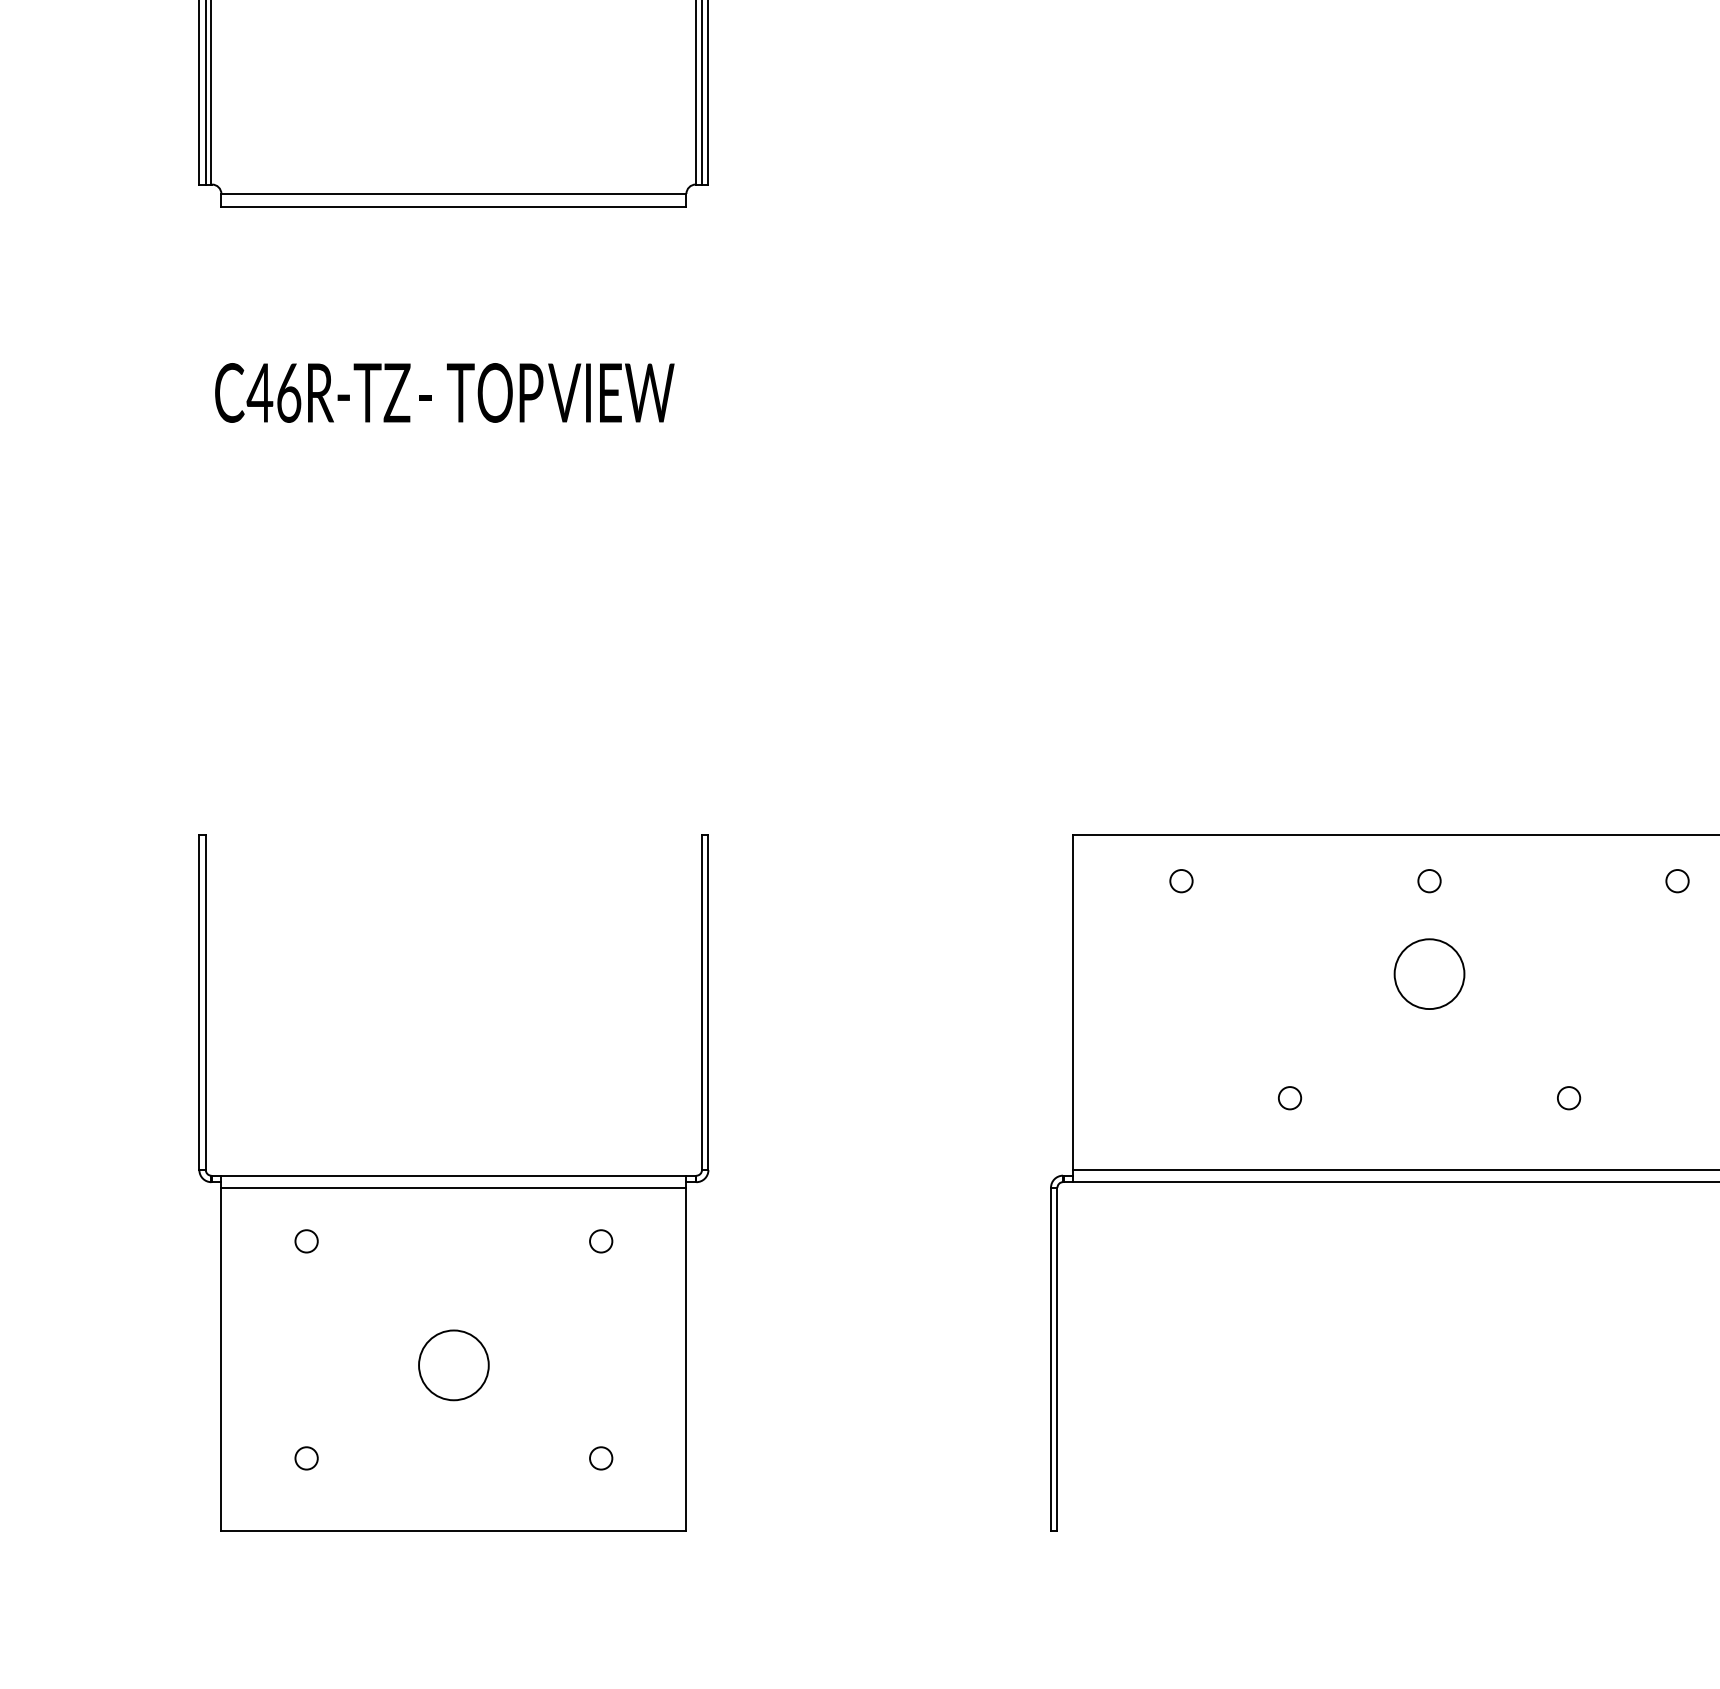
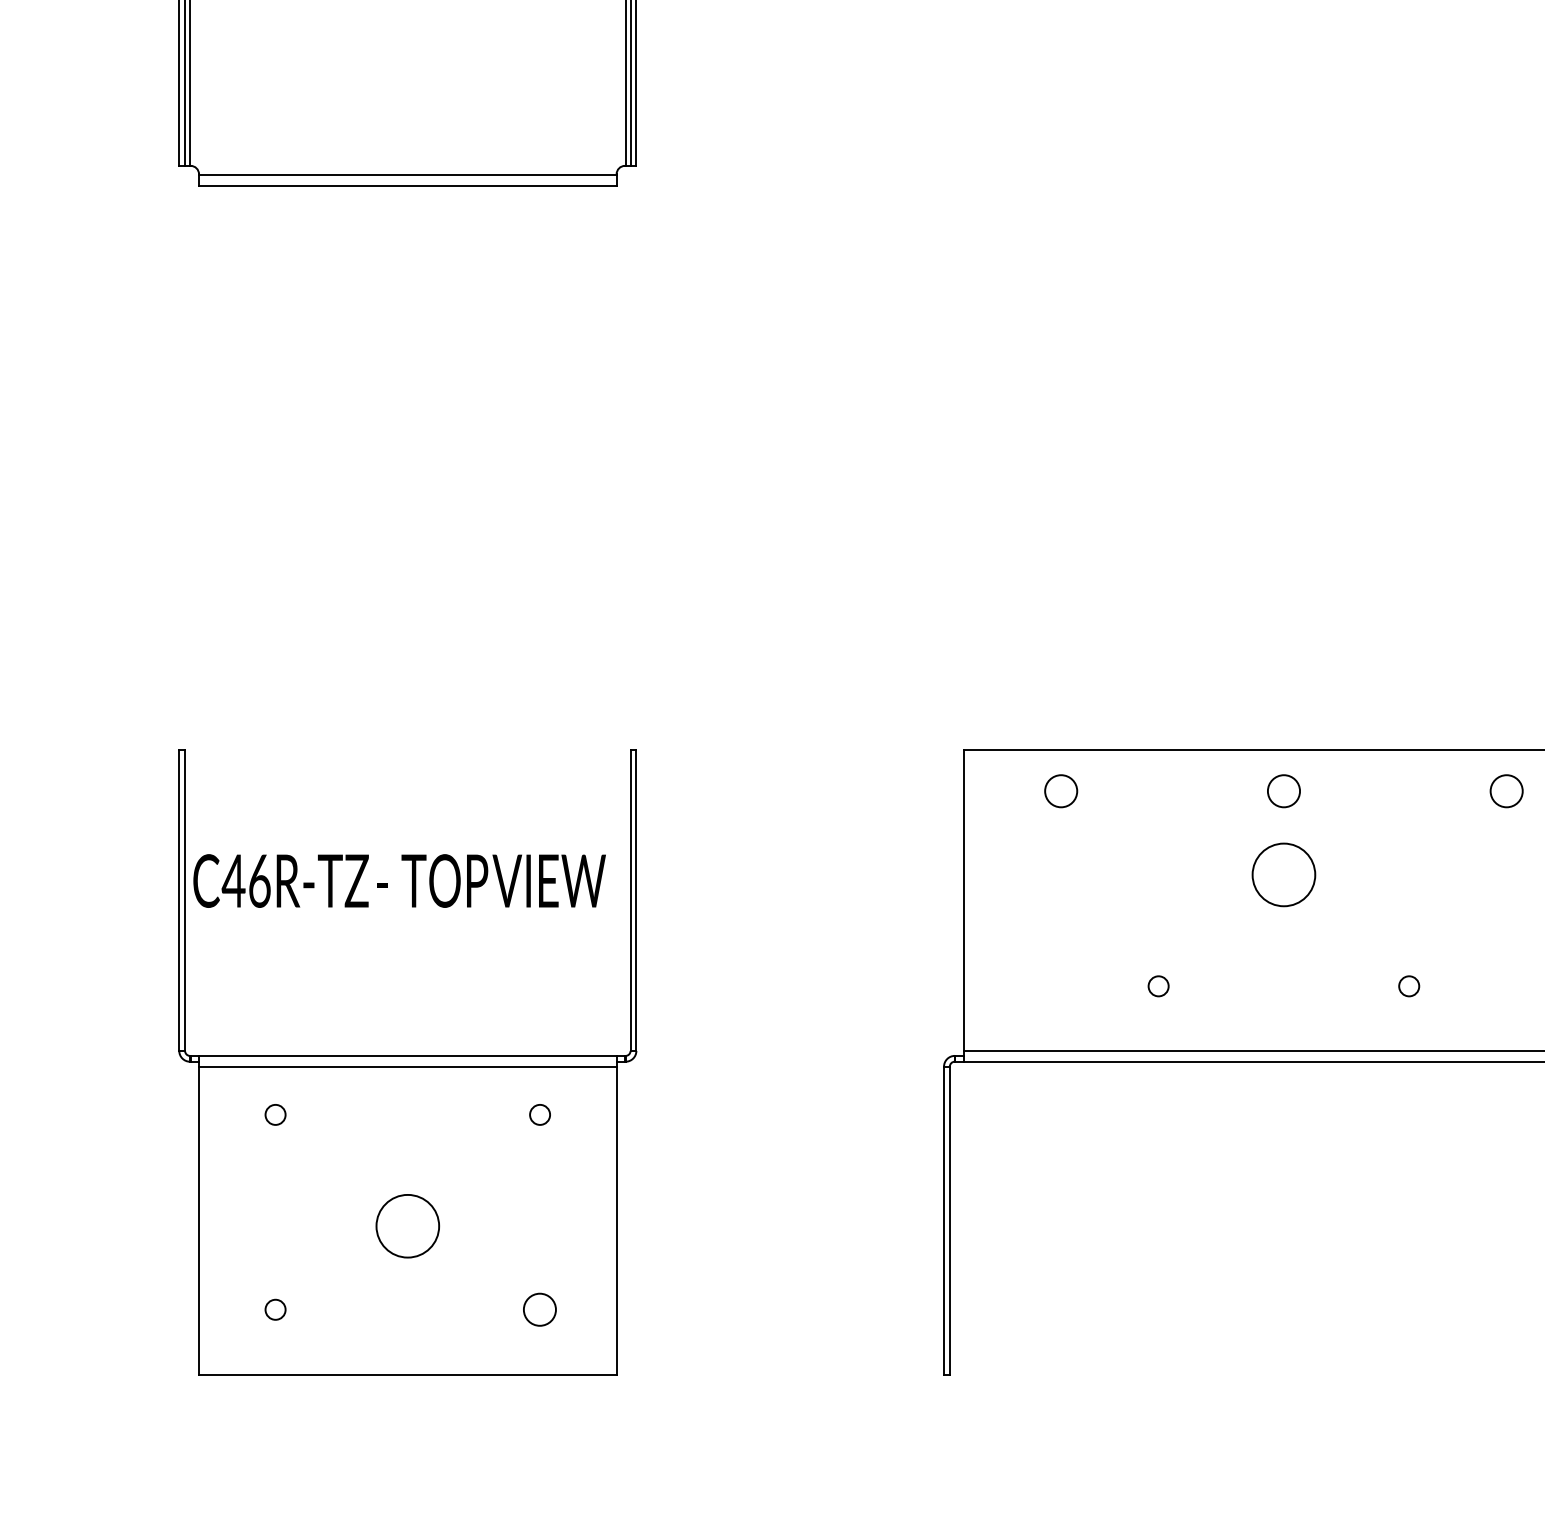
text: (444, 392) -> (399, 880), moved
circle: (1181, 881) -> (1061, 791), size x1.6
circle: (1429, 881) -> (1283, 791), size x1.6
circle: (1677, 881) -> (1506, 791), size x1.6
circle: (601, 1458) -> (540, 1309), size x1.6

